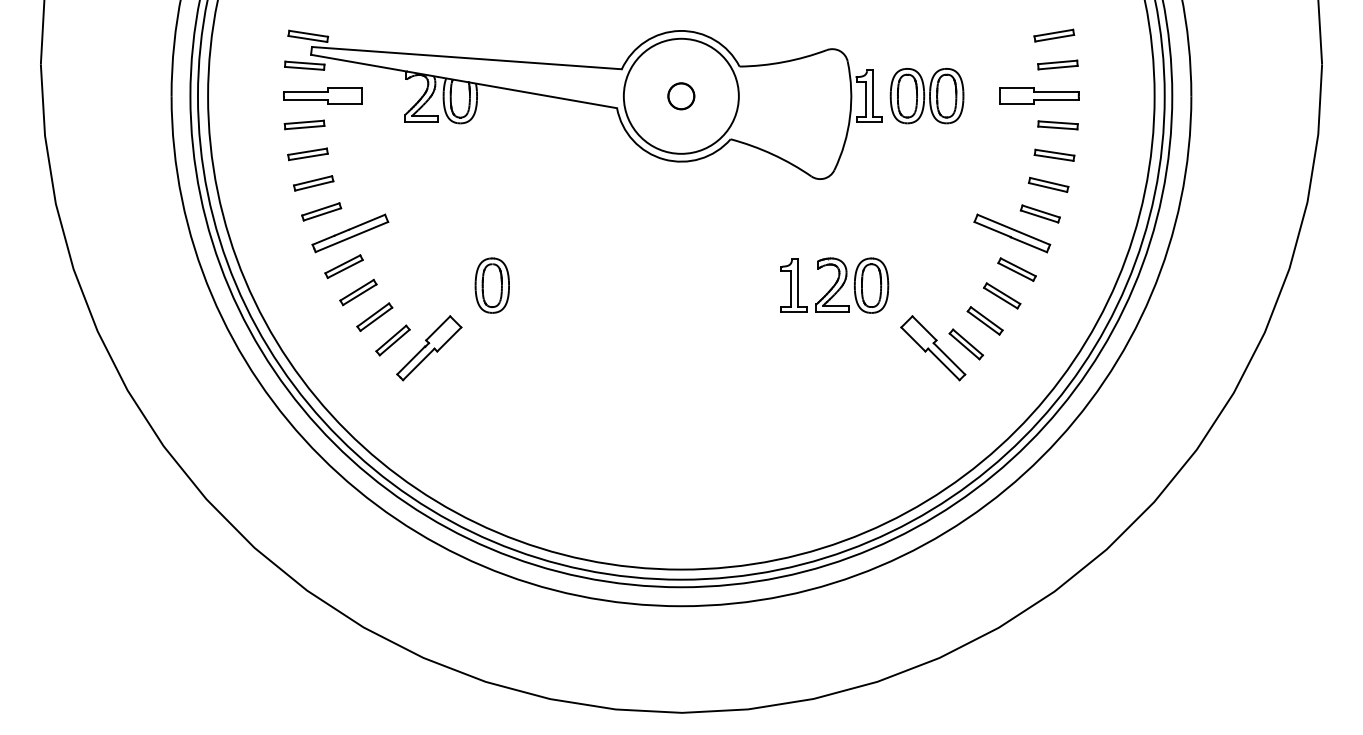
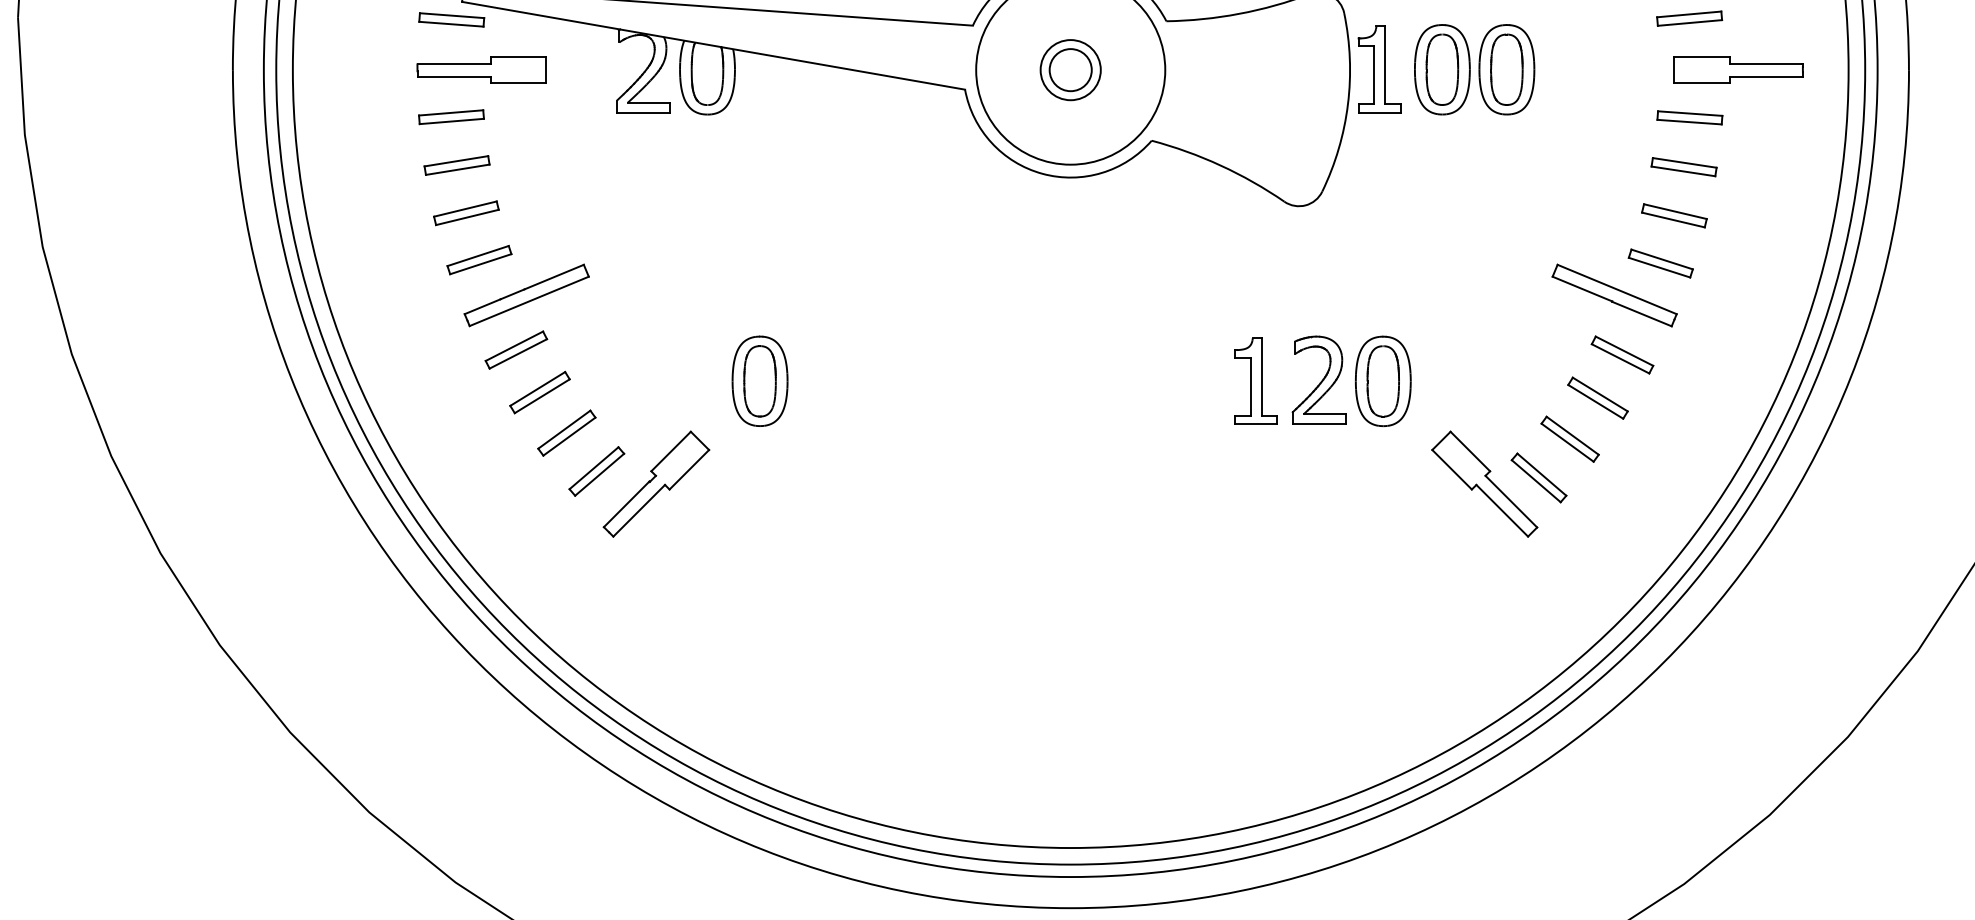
part: (1039, 95) -> (1738, 68), moved
circle: (681, 96) -> (1070, 70), size x1.4

